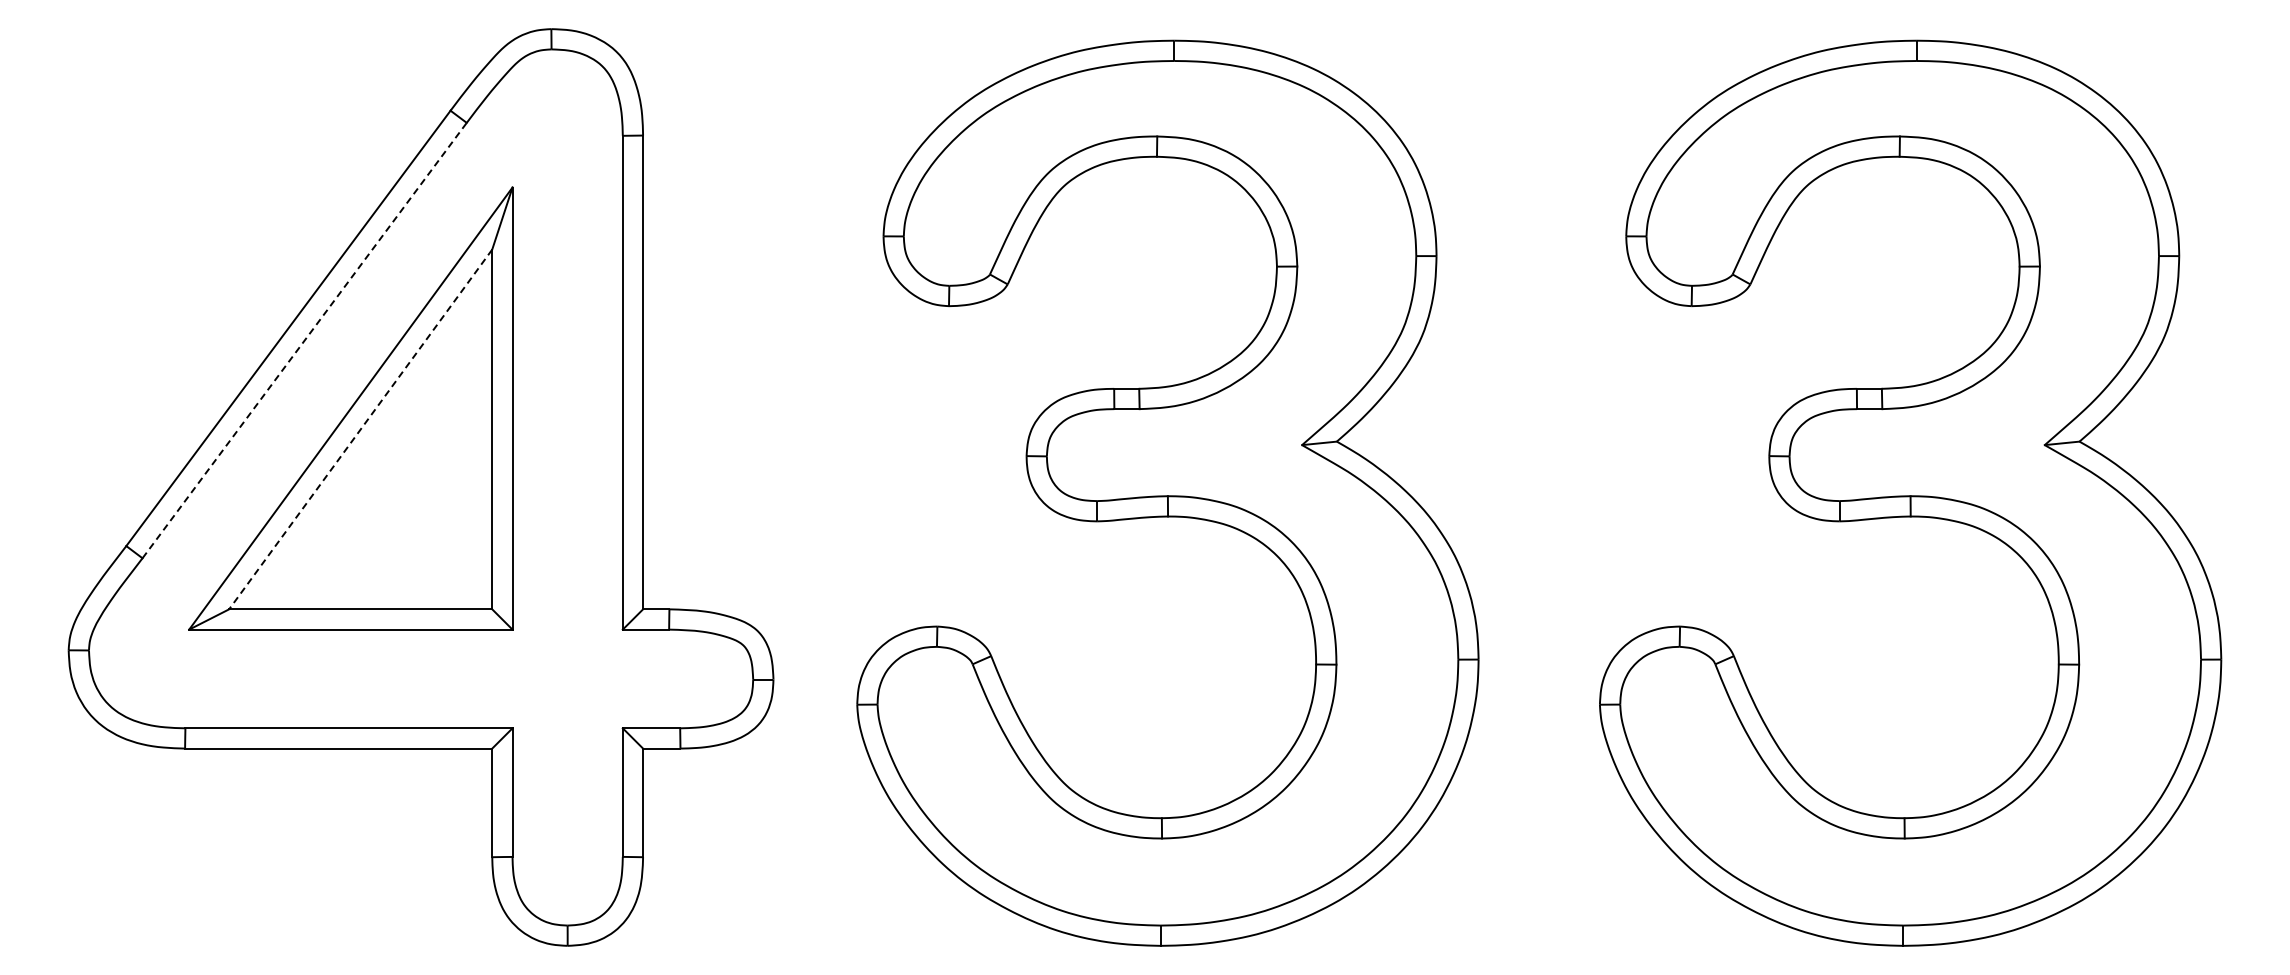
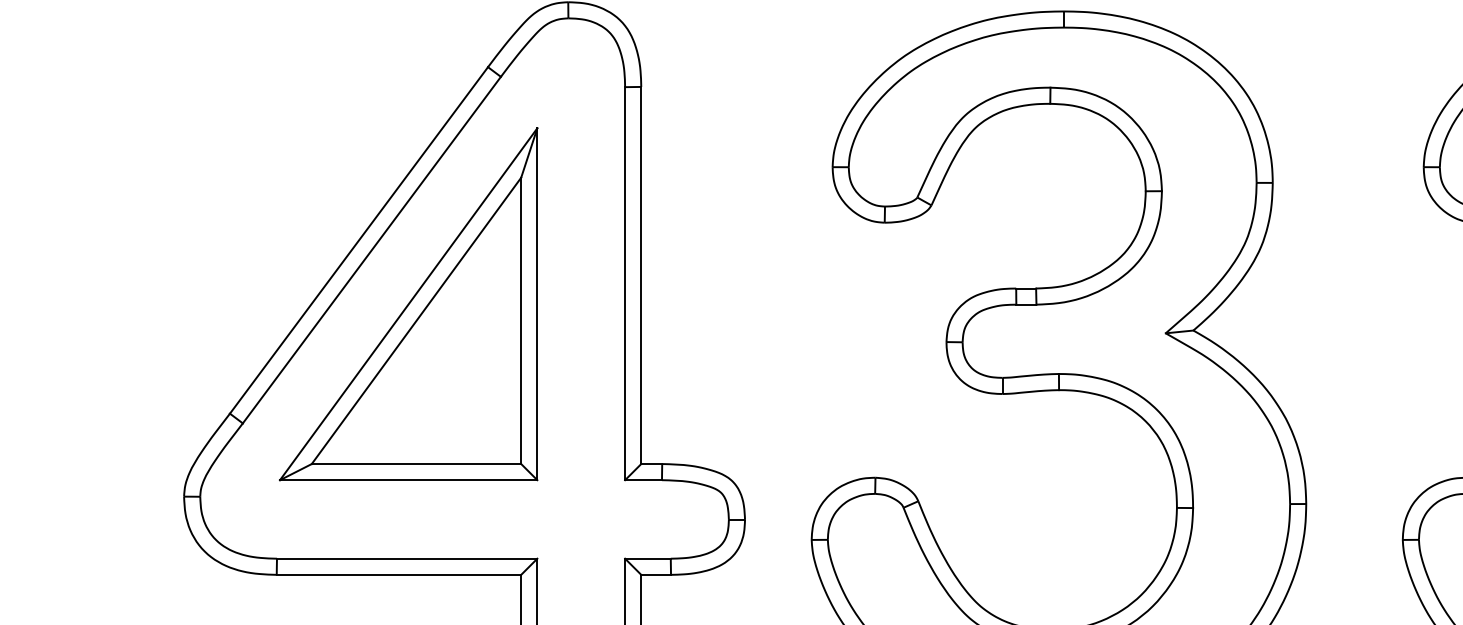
line: (304, 340) -> (371, 250), dashed -> solid
line: (360, 429) -> (416, 320), dashed -> solid

